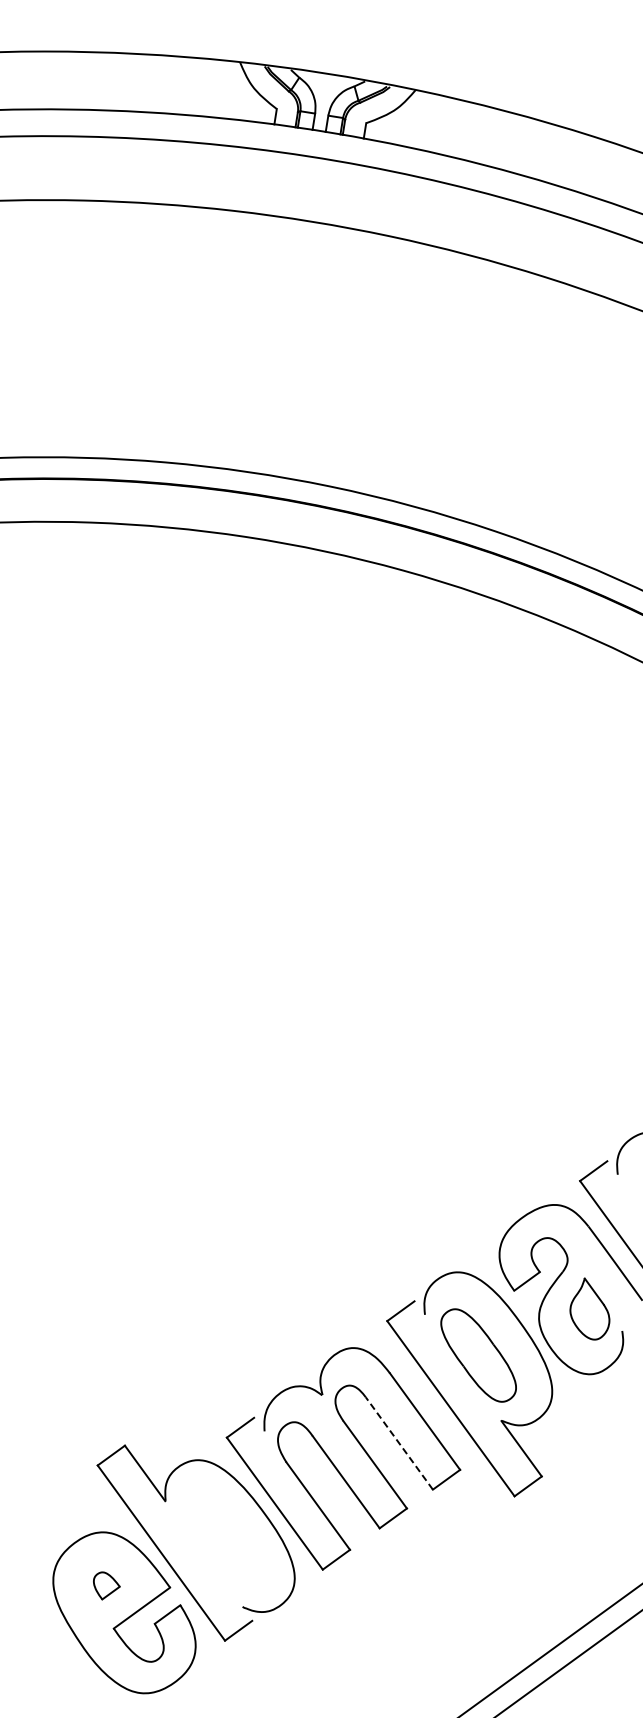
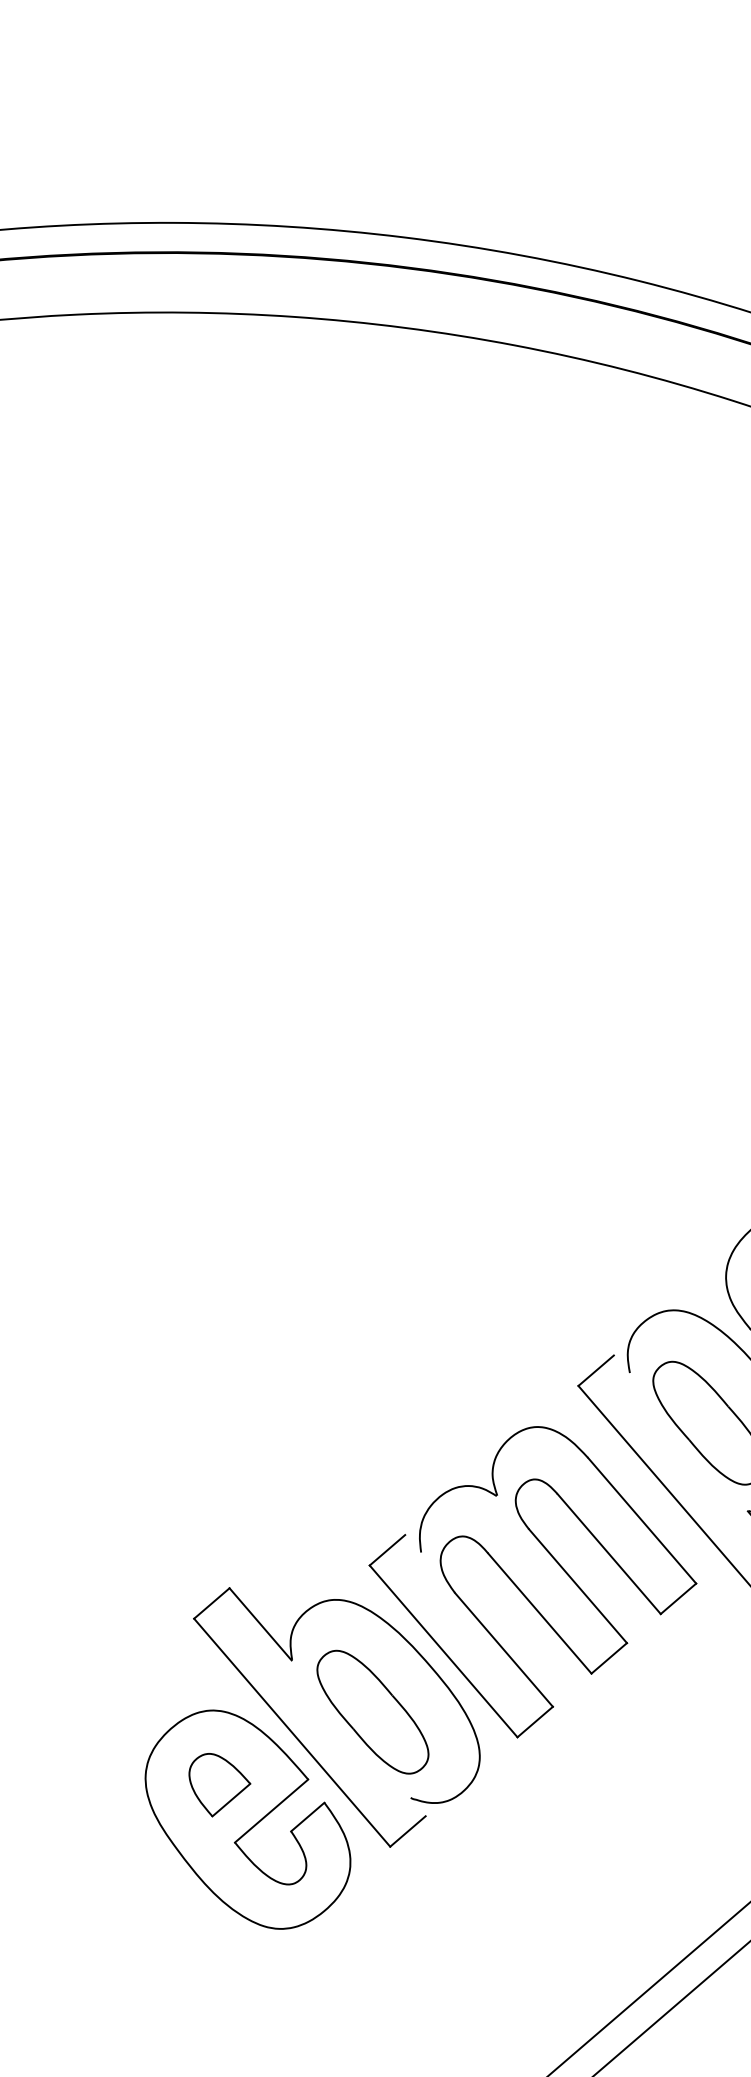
line: (399, 1443) -> (609, 1553), dashed -> solid
part: (220, 1543) -> (372, 1712), added
part: (106, 1585) -> (219, 1783), size x1.67

